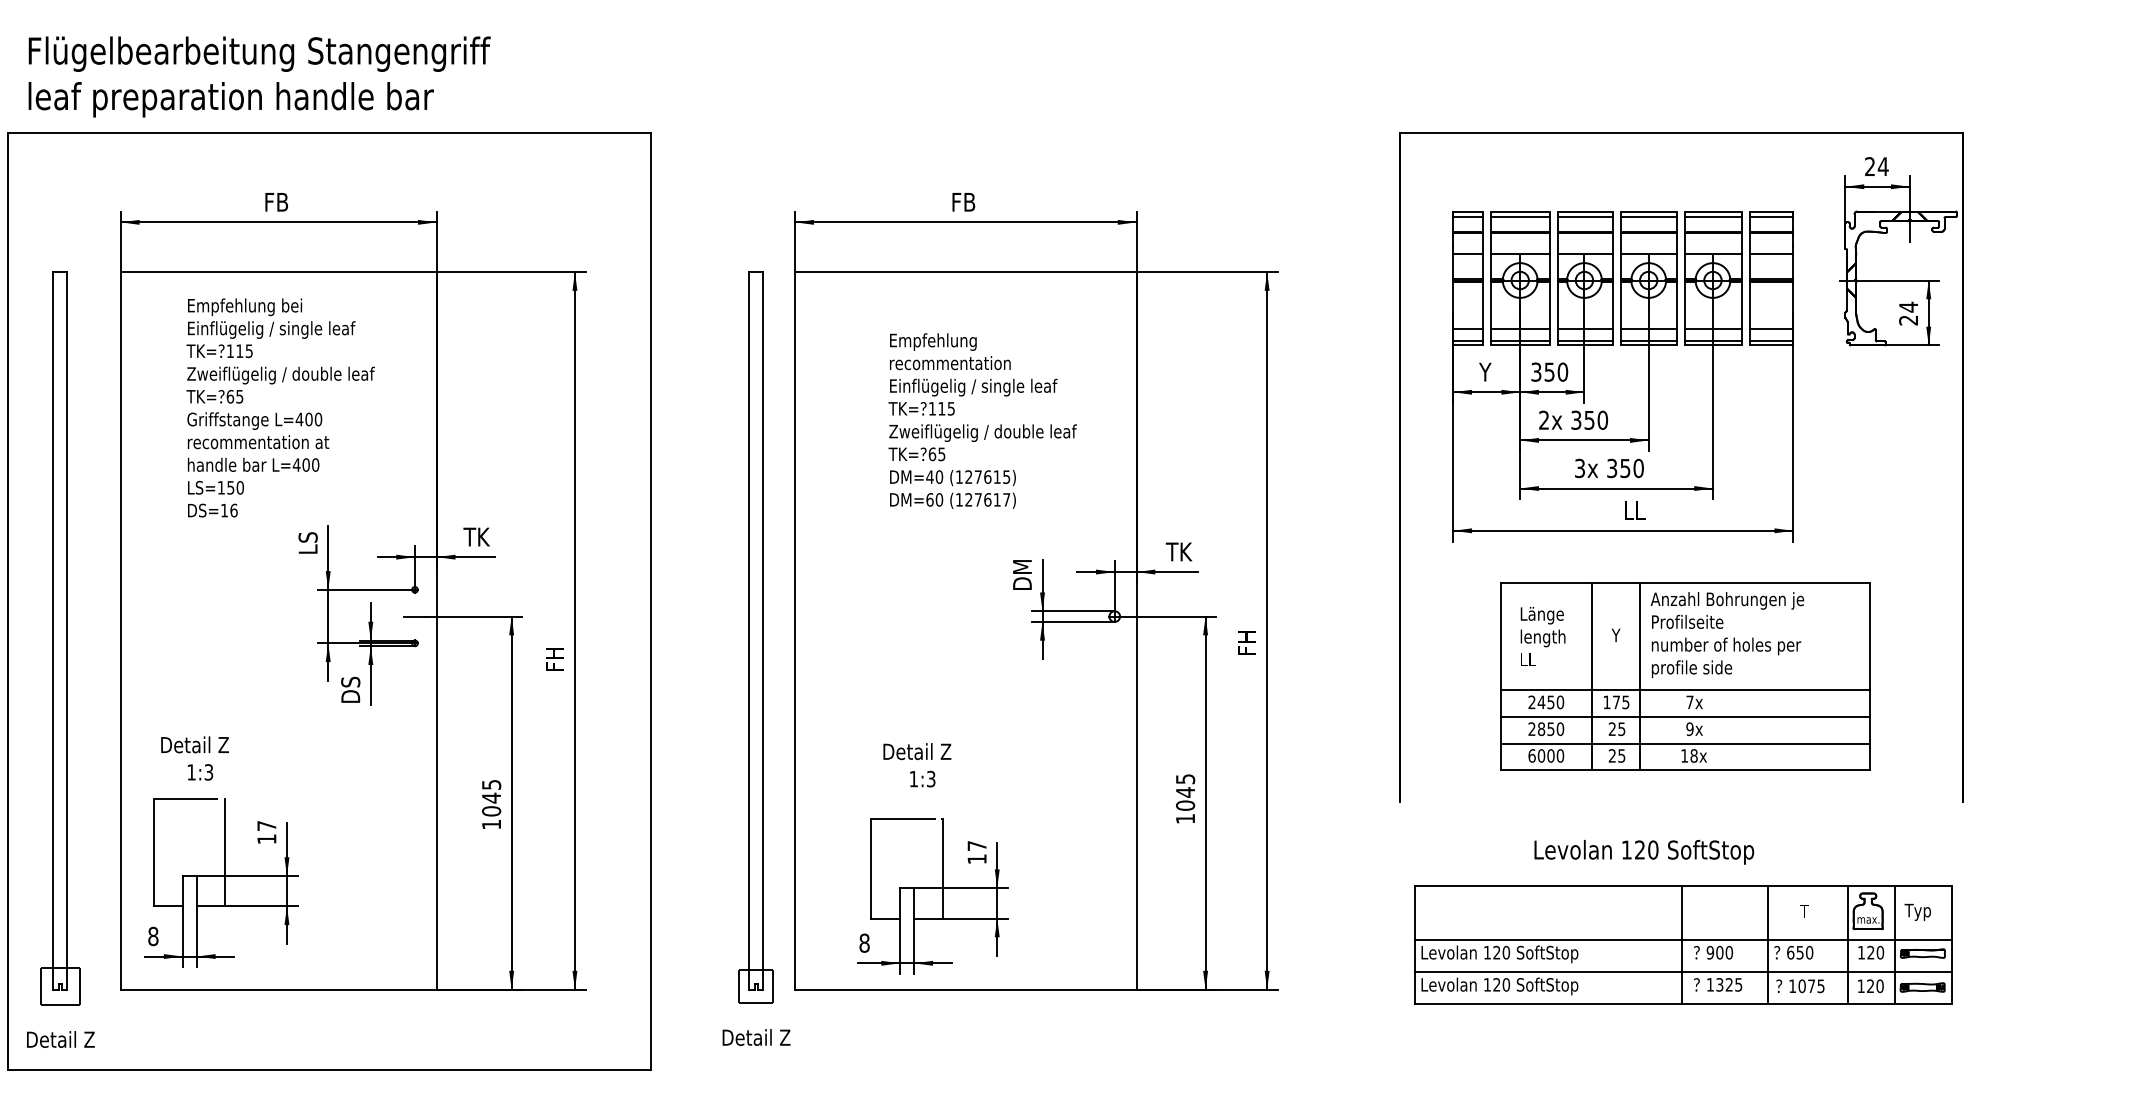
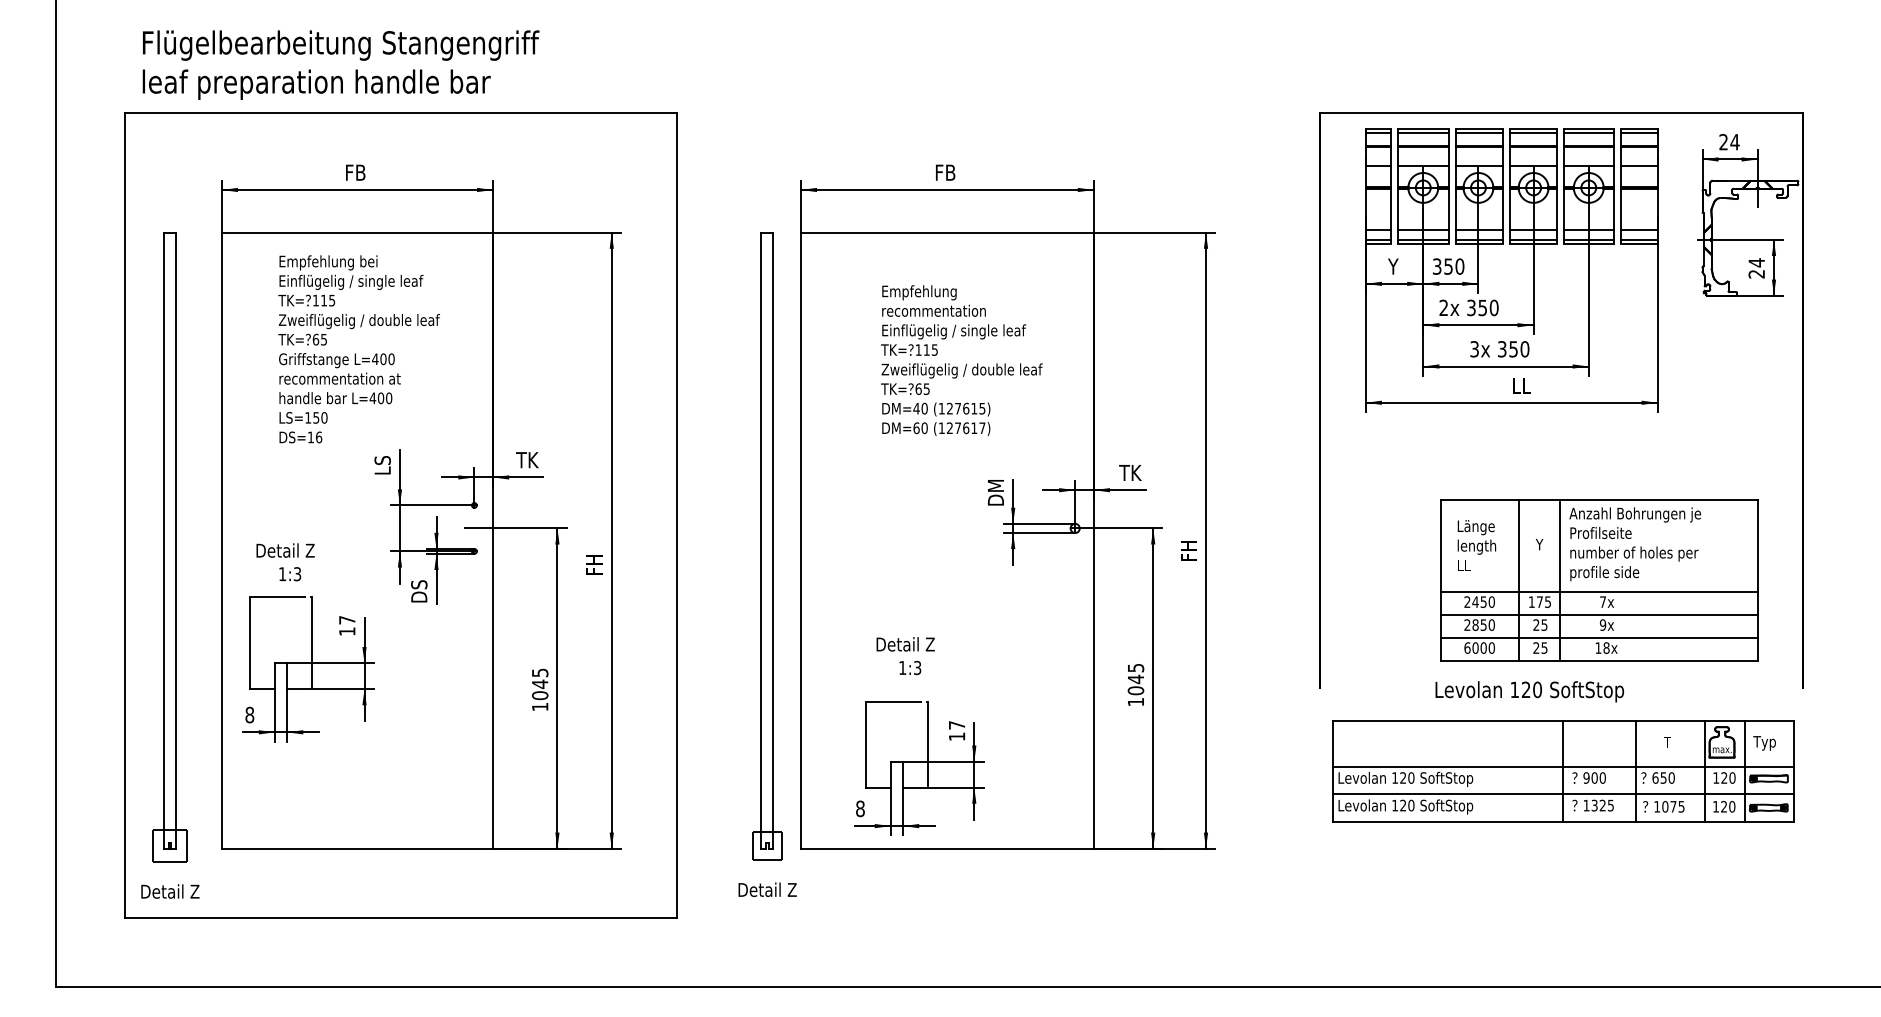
part: (1648, 376) -> (1533, 270), moved
part: (1685, 677) -> (1599, 580), moved
part: (221, 851) -> (308, 642), moved
part: (1683, 921) -> (1563, 751), moved

